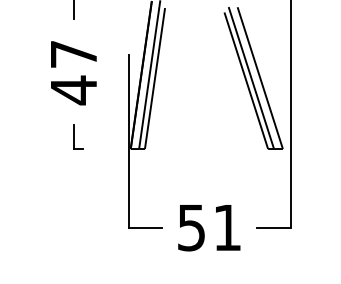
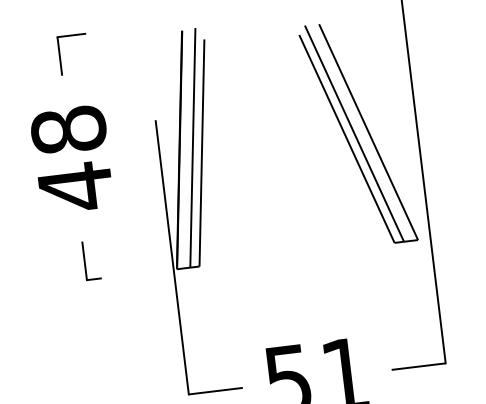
text: (73, 54) -> (68, 130), 47 -> 48

